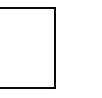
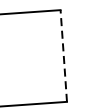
line: (55, 48) -> (63, 56), solid -> dashed

